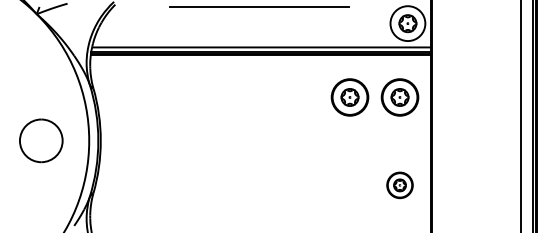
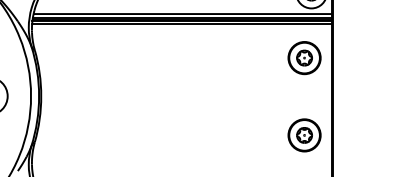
line: (260, 58) -> (181, 23), added
part: (349, 97) -> (260, 58), removed
part: (399, 185) -> (304, 135), size x1.43

